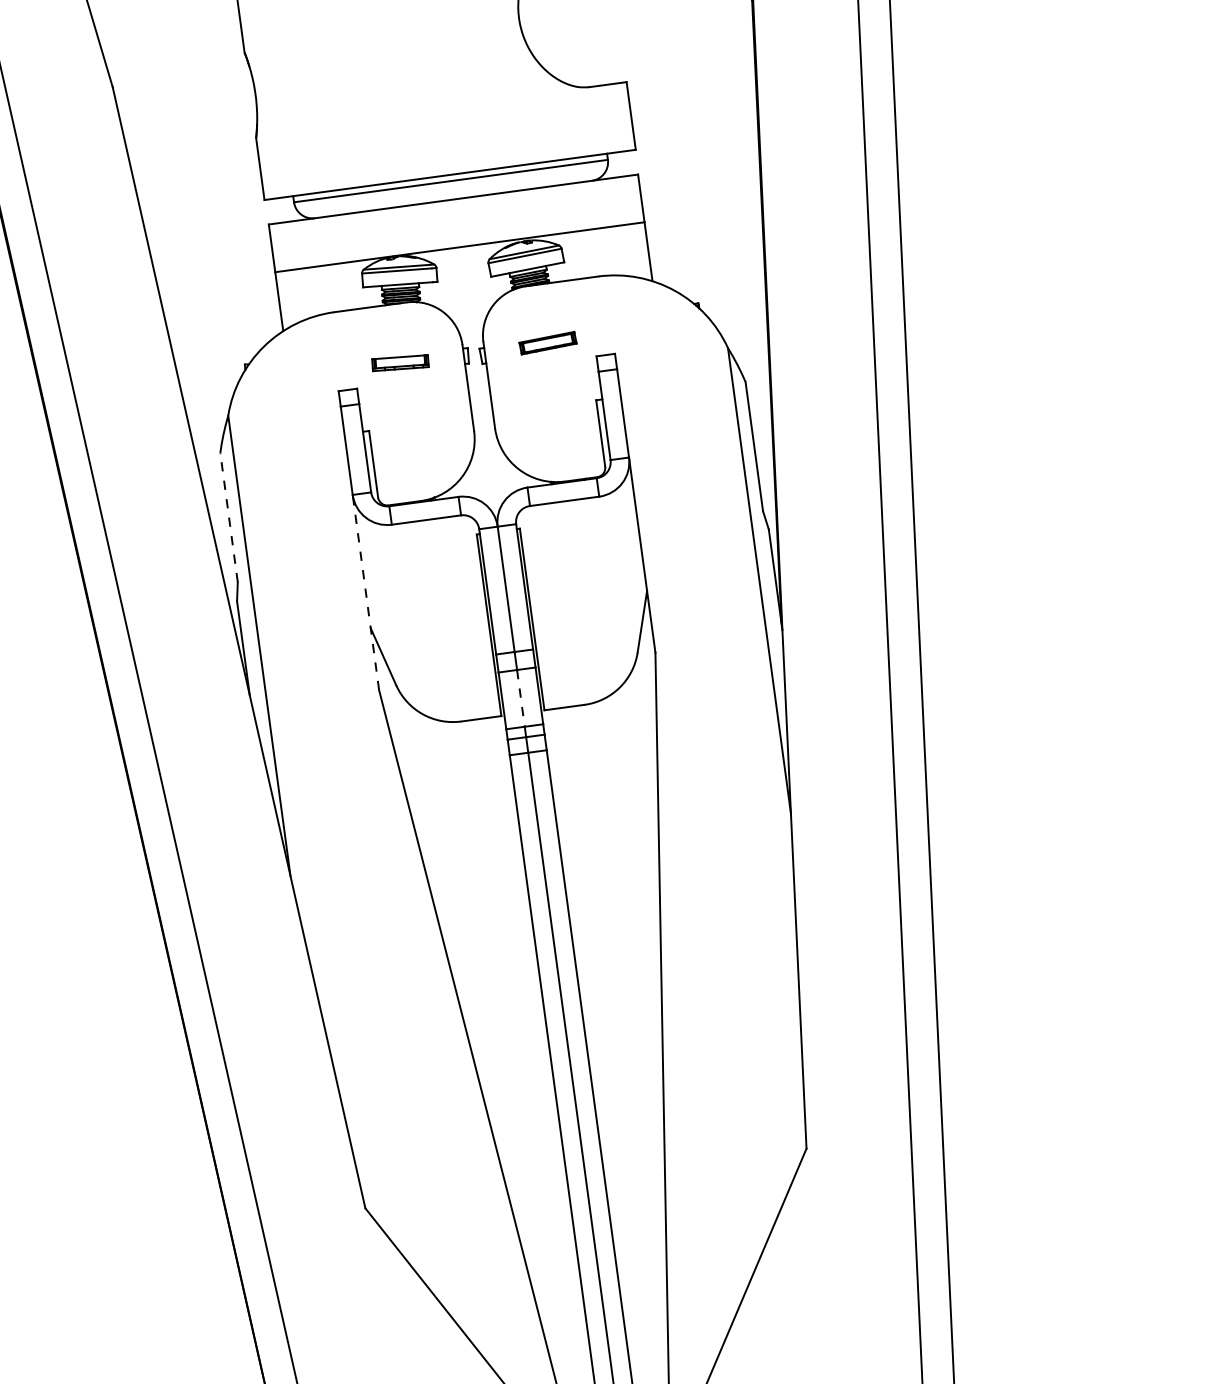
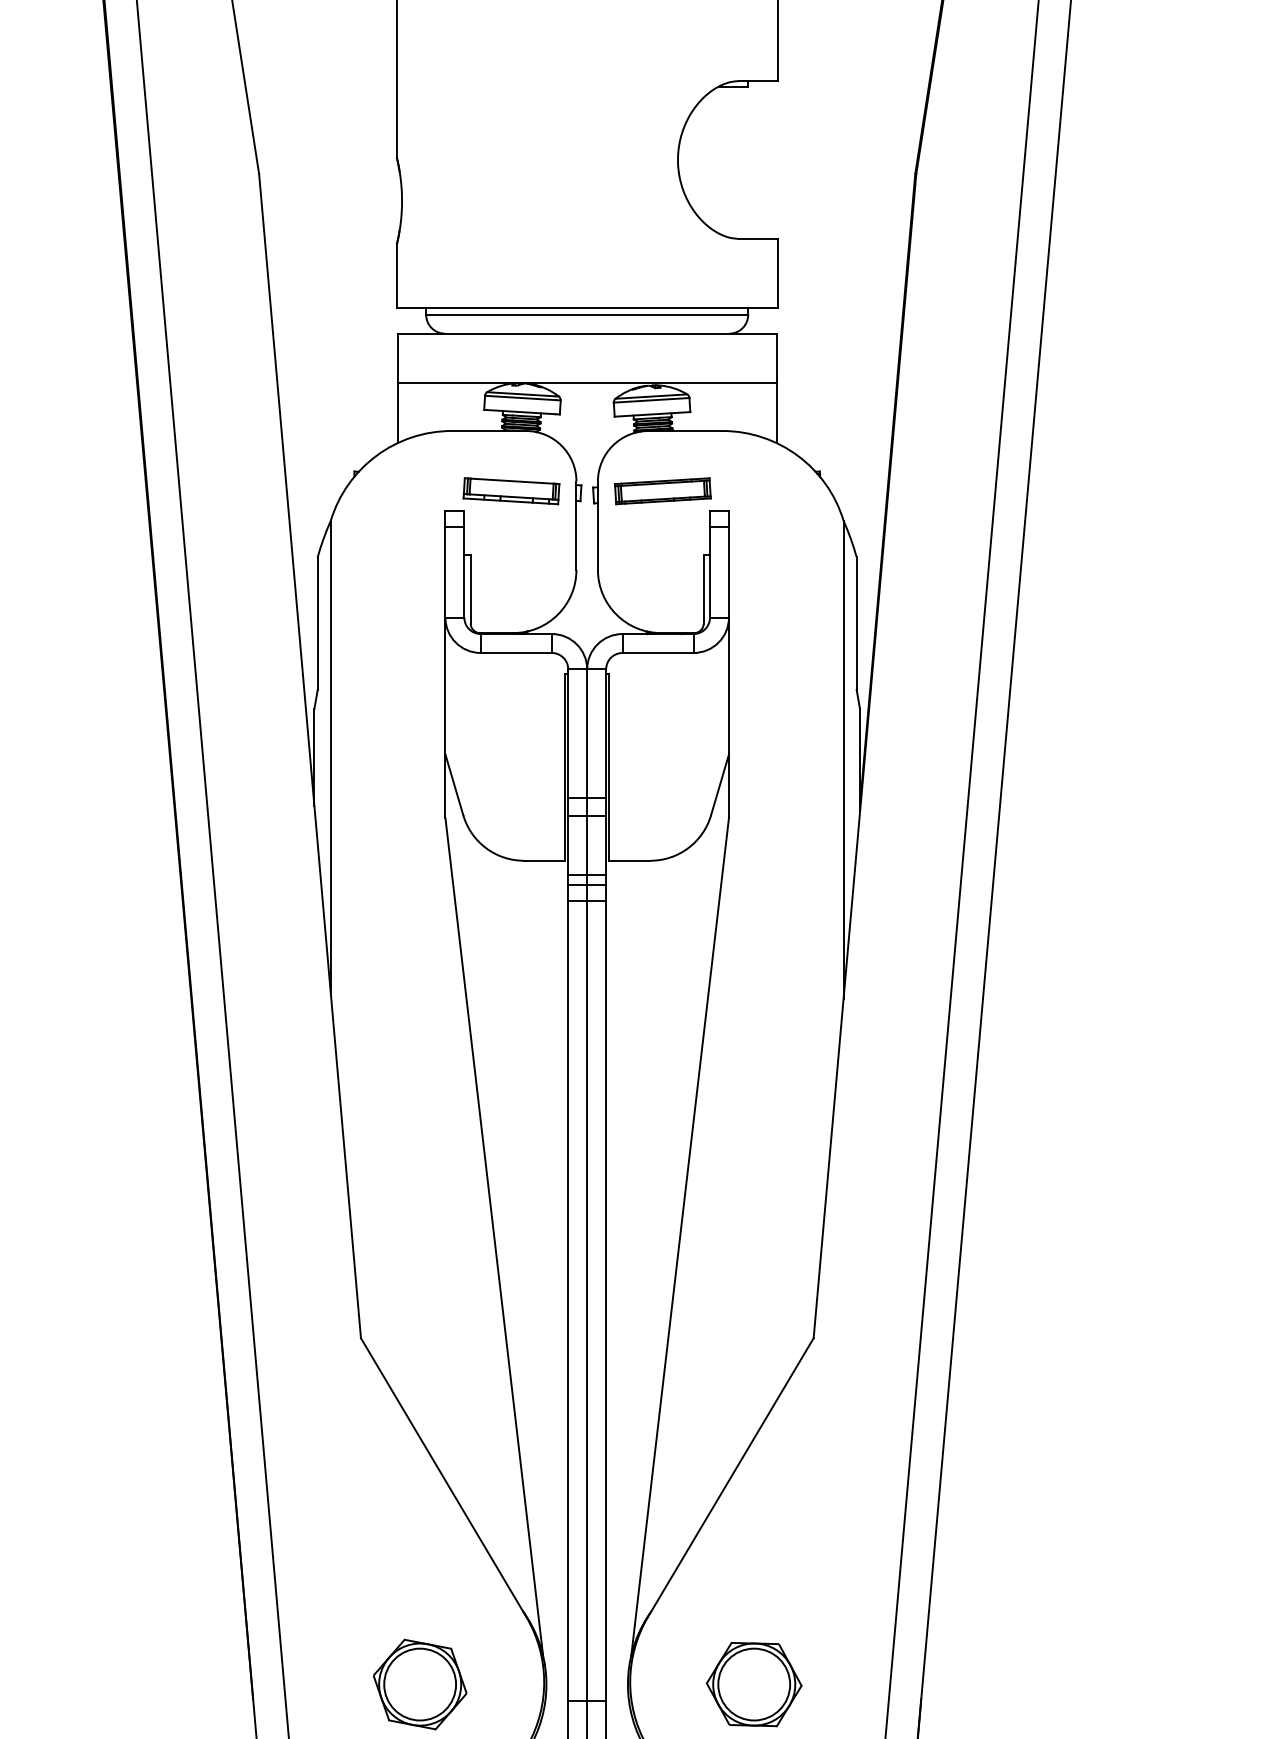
part: (547, 343) -> (662, 491), size x1.67
part: (400, 363) -> (511, 491), size x1.67
line: (228, 517) -> (317, 623), dashed -> solid
line: (365, 592) -> (445, 717), dashed -> solid
line: (521, 699) -> (587, 846), dashed -> solid

